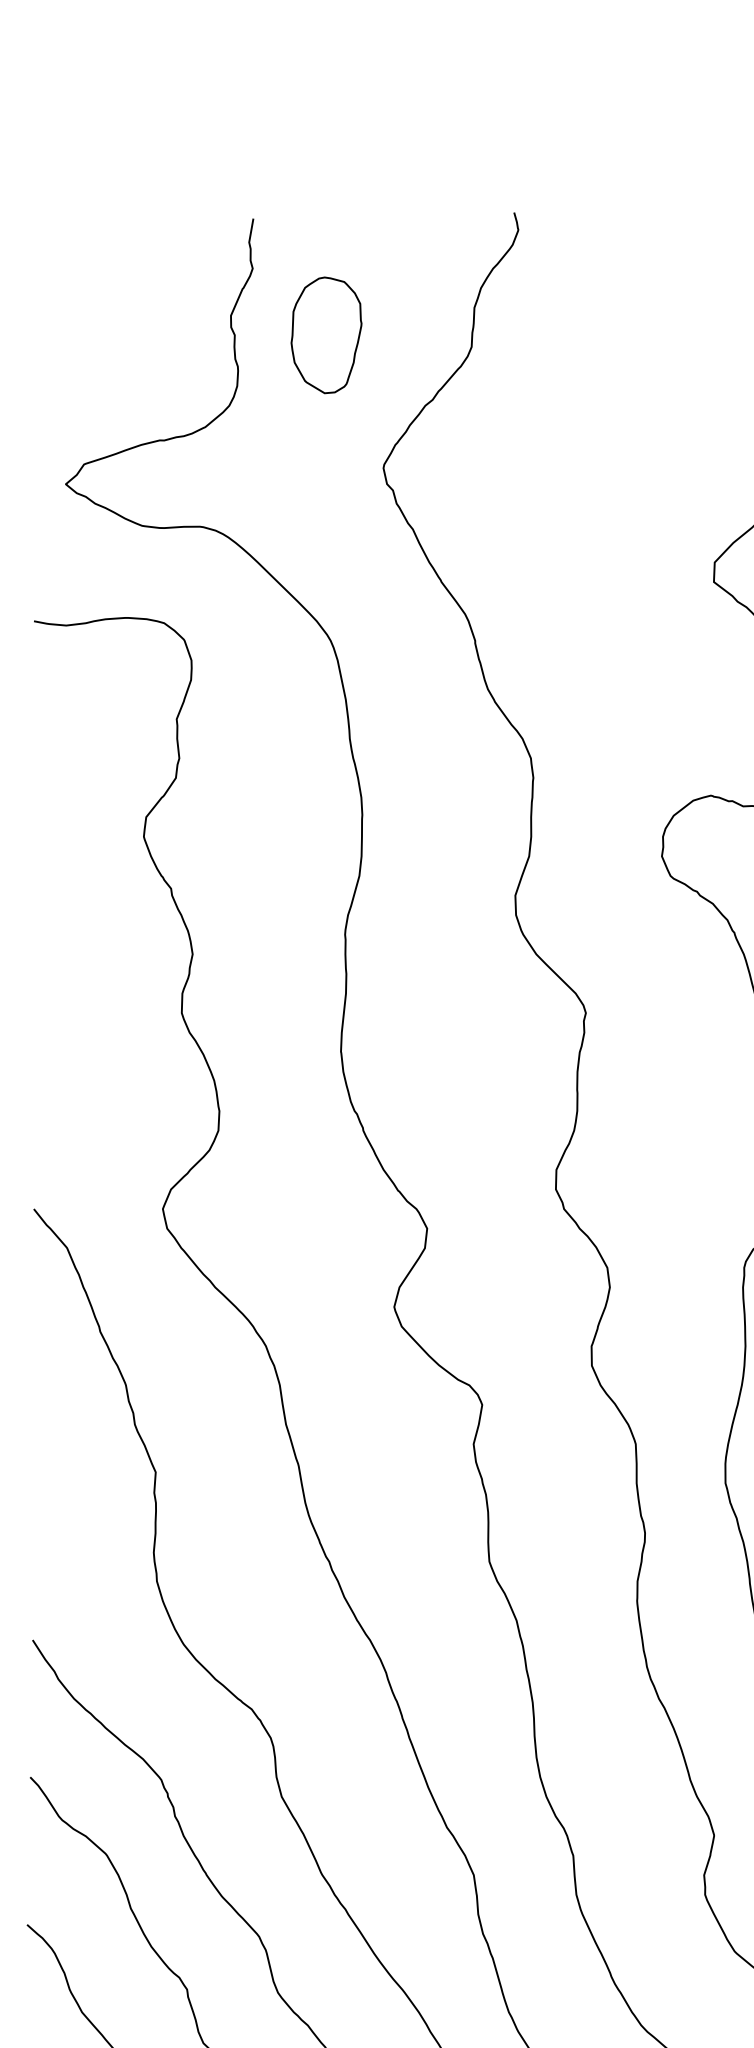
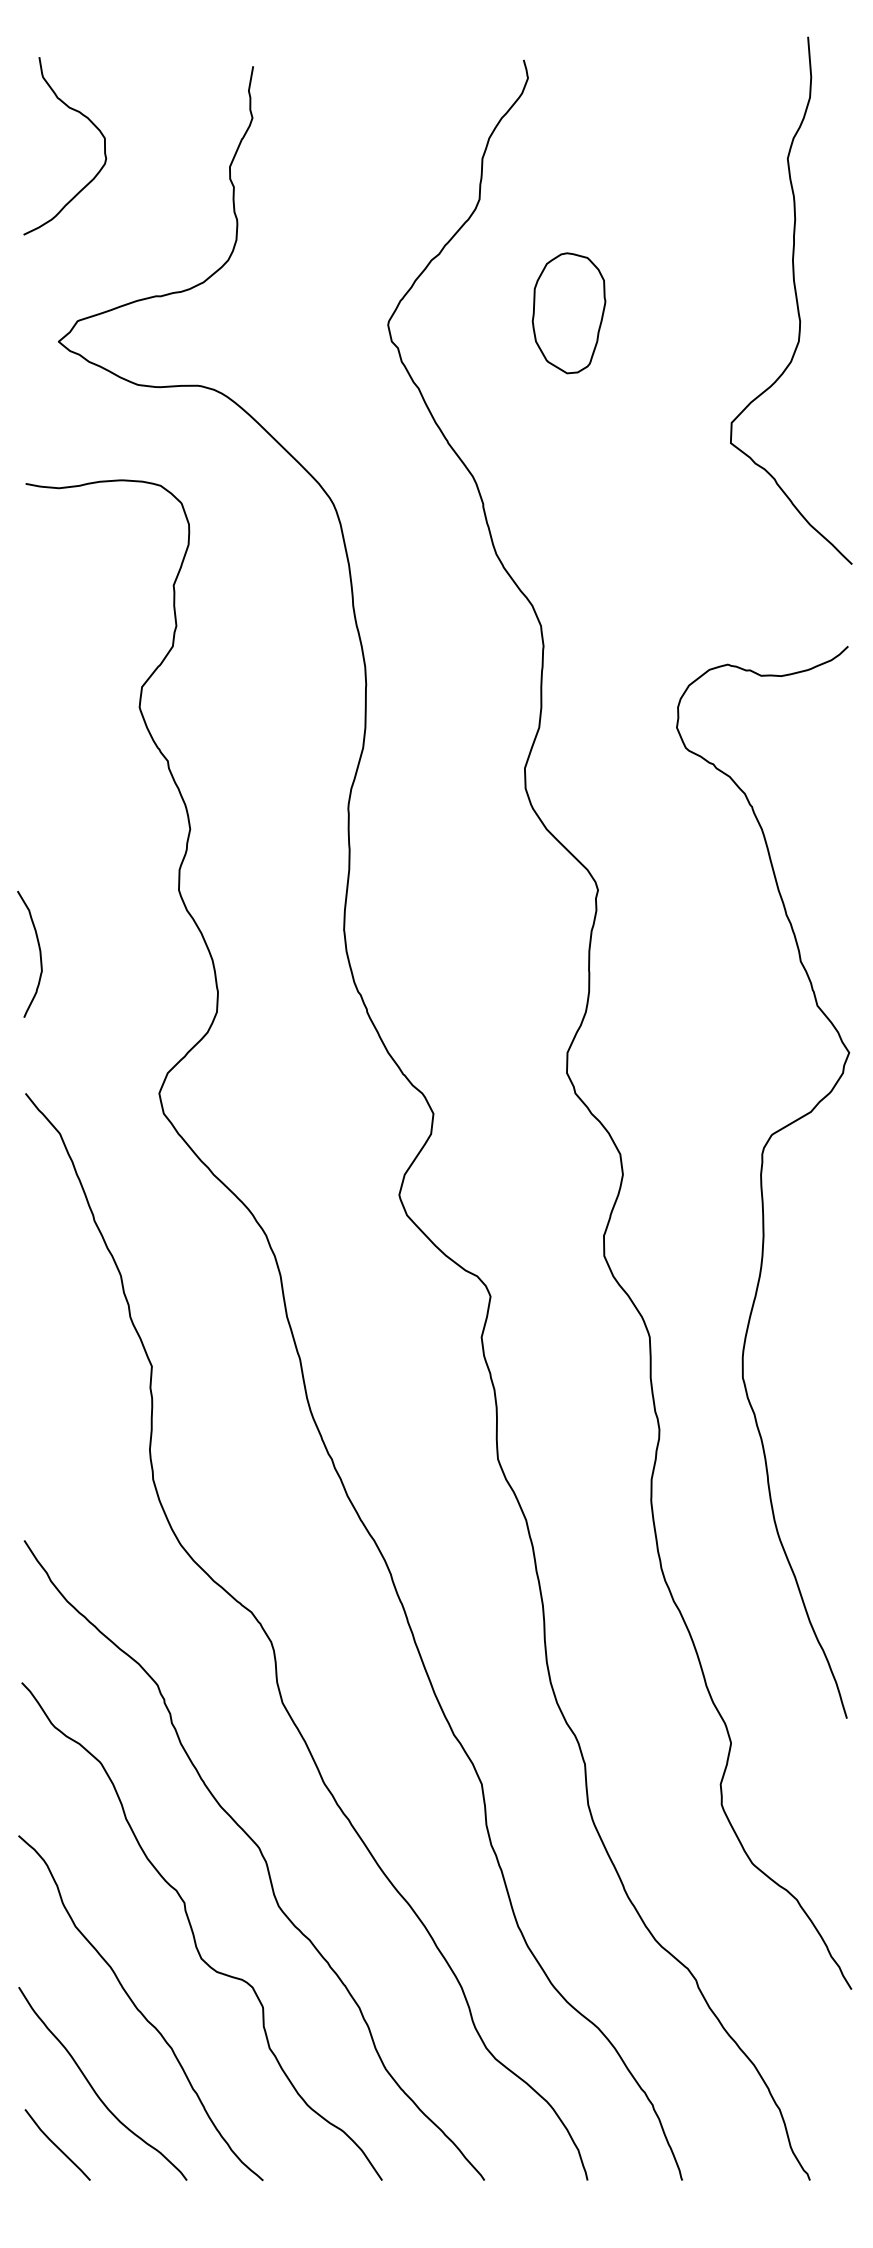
curve: (95, 271) -> (89, 121), added
part: (325, 335) -> (568, 313), moved
curve: (47, 1074) -> (39, 953), added

